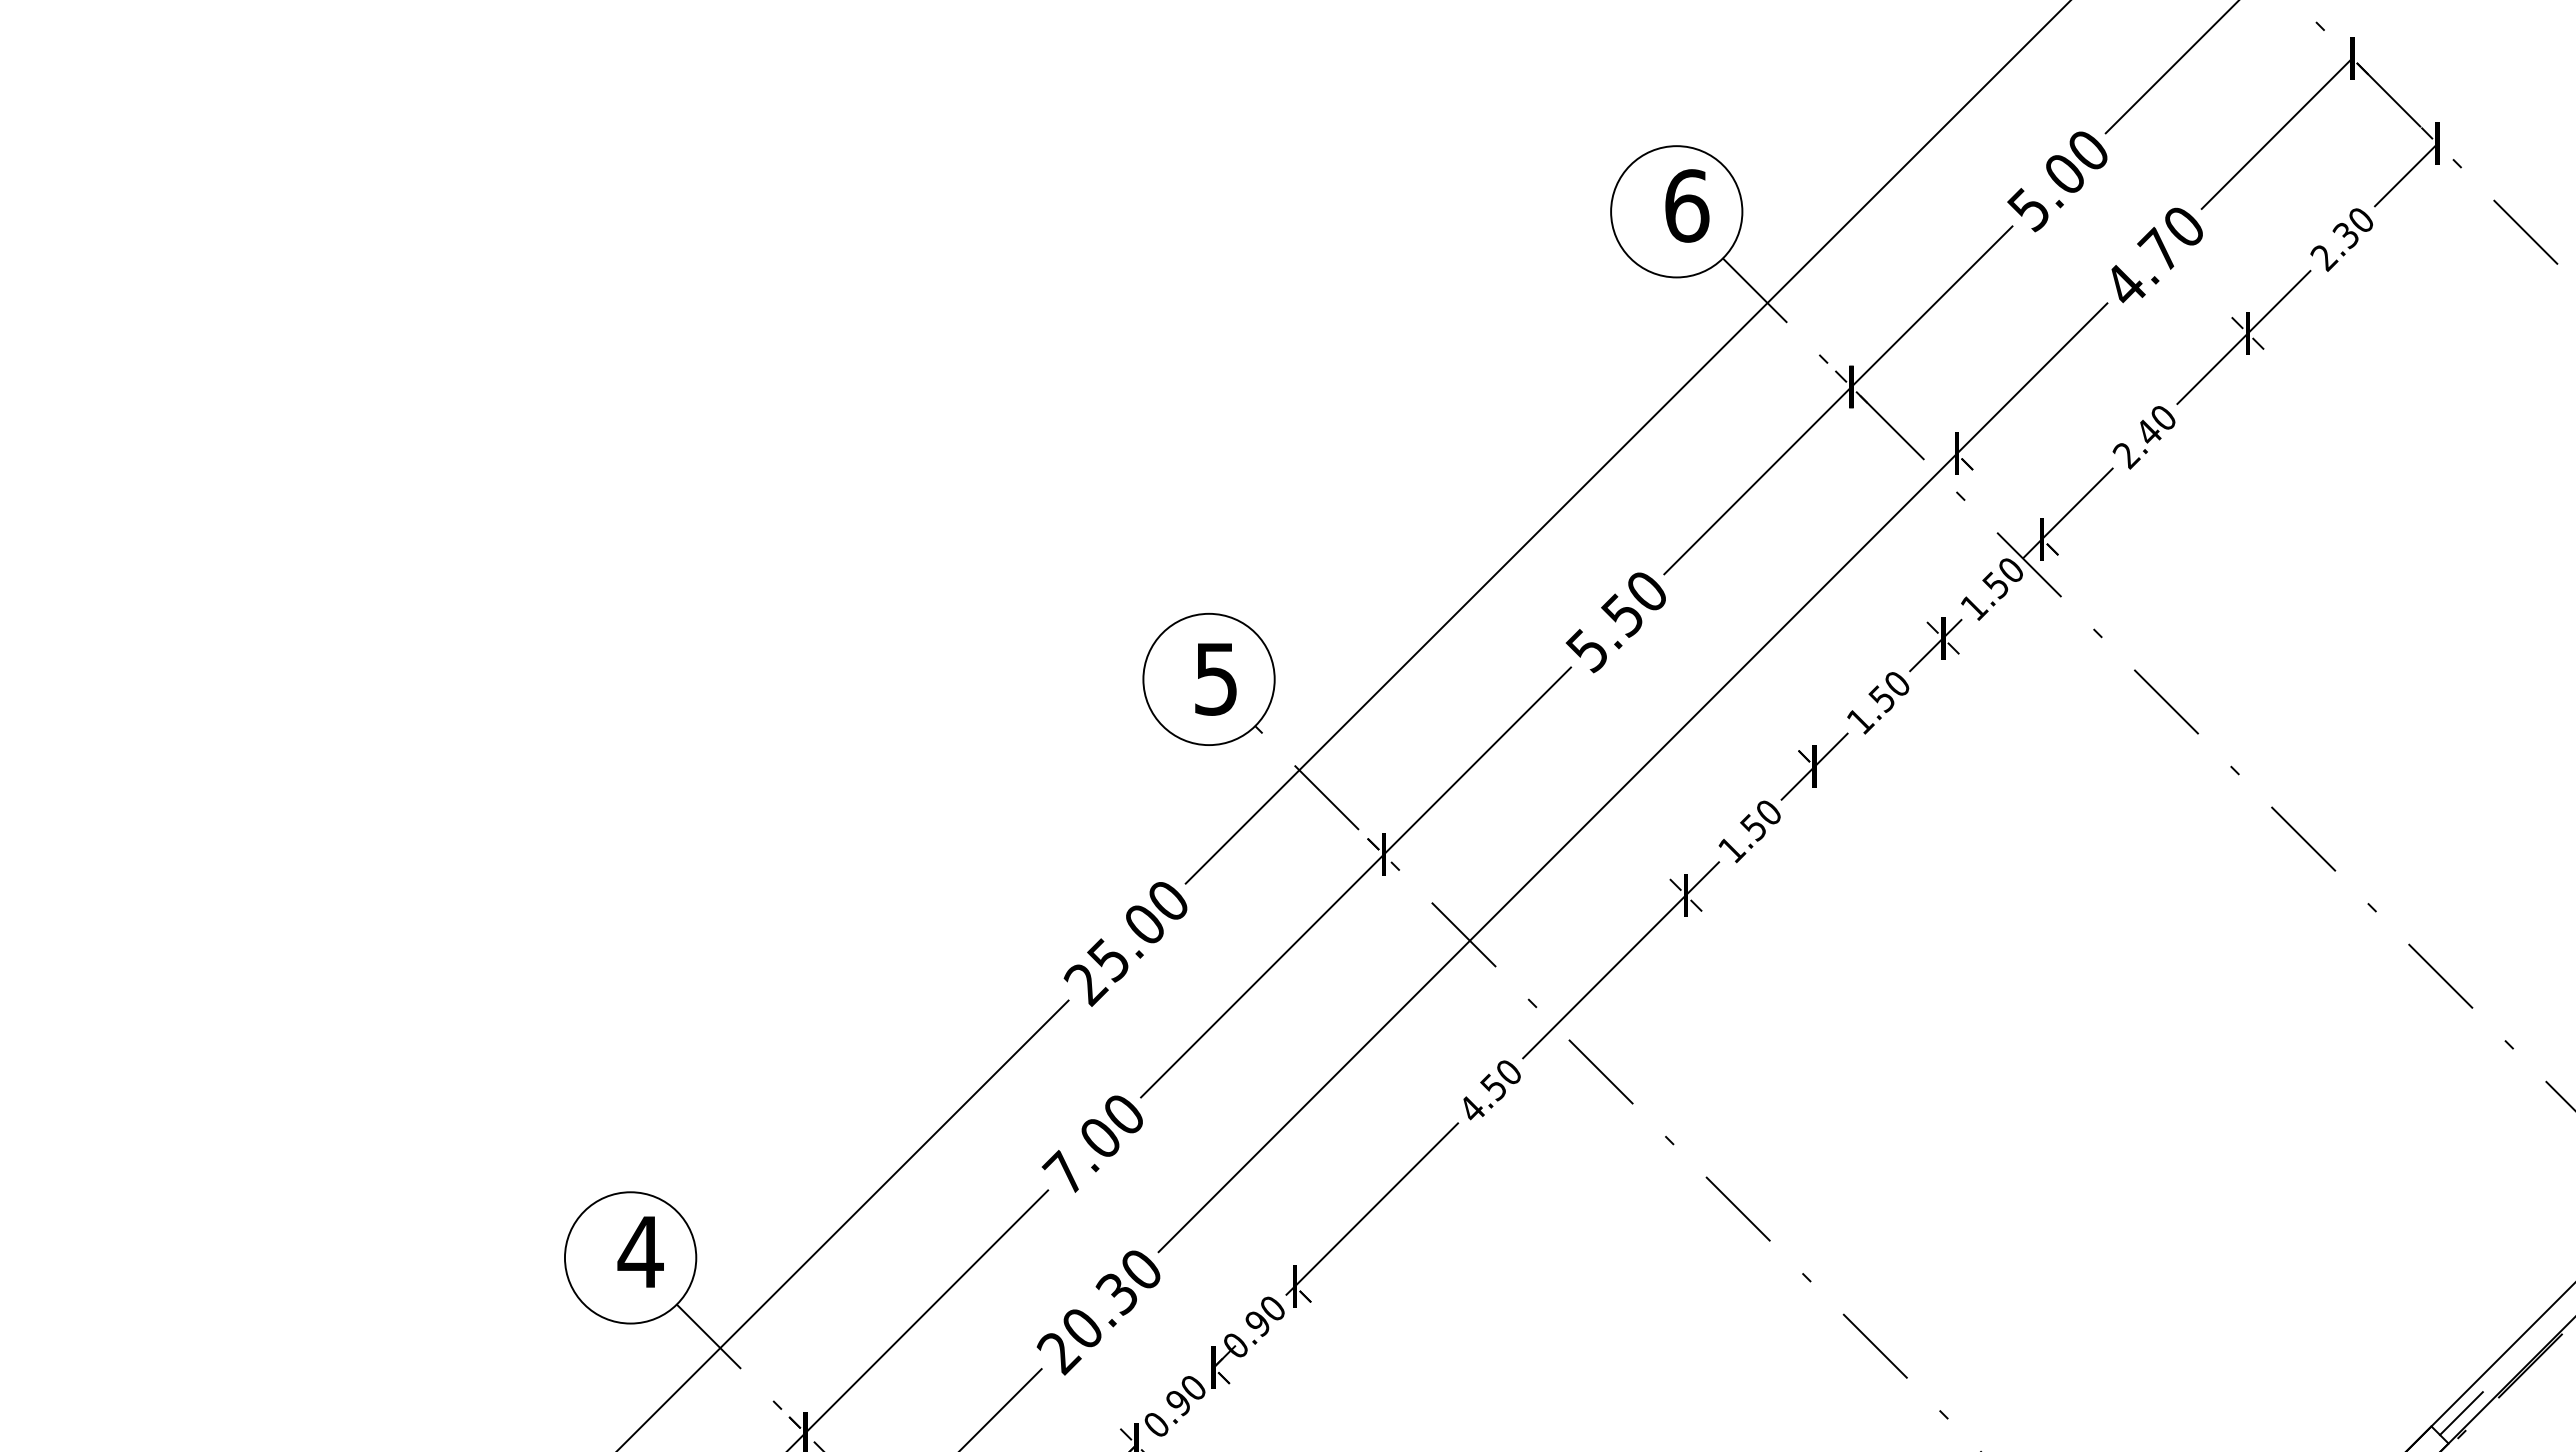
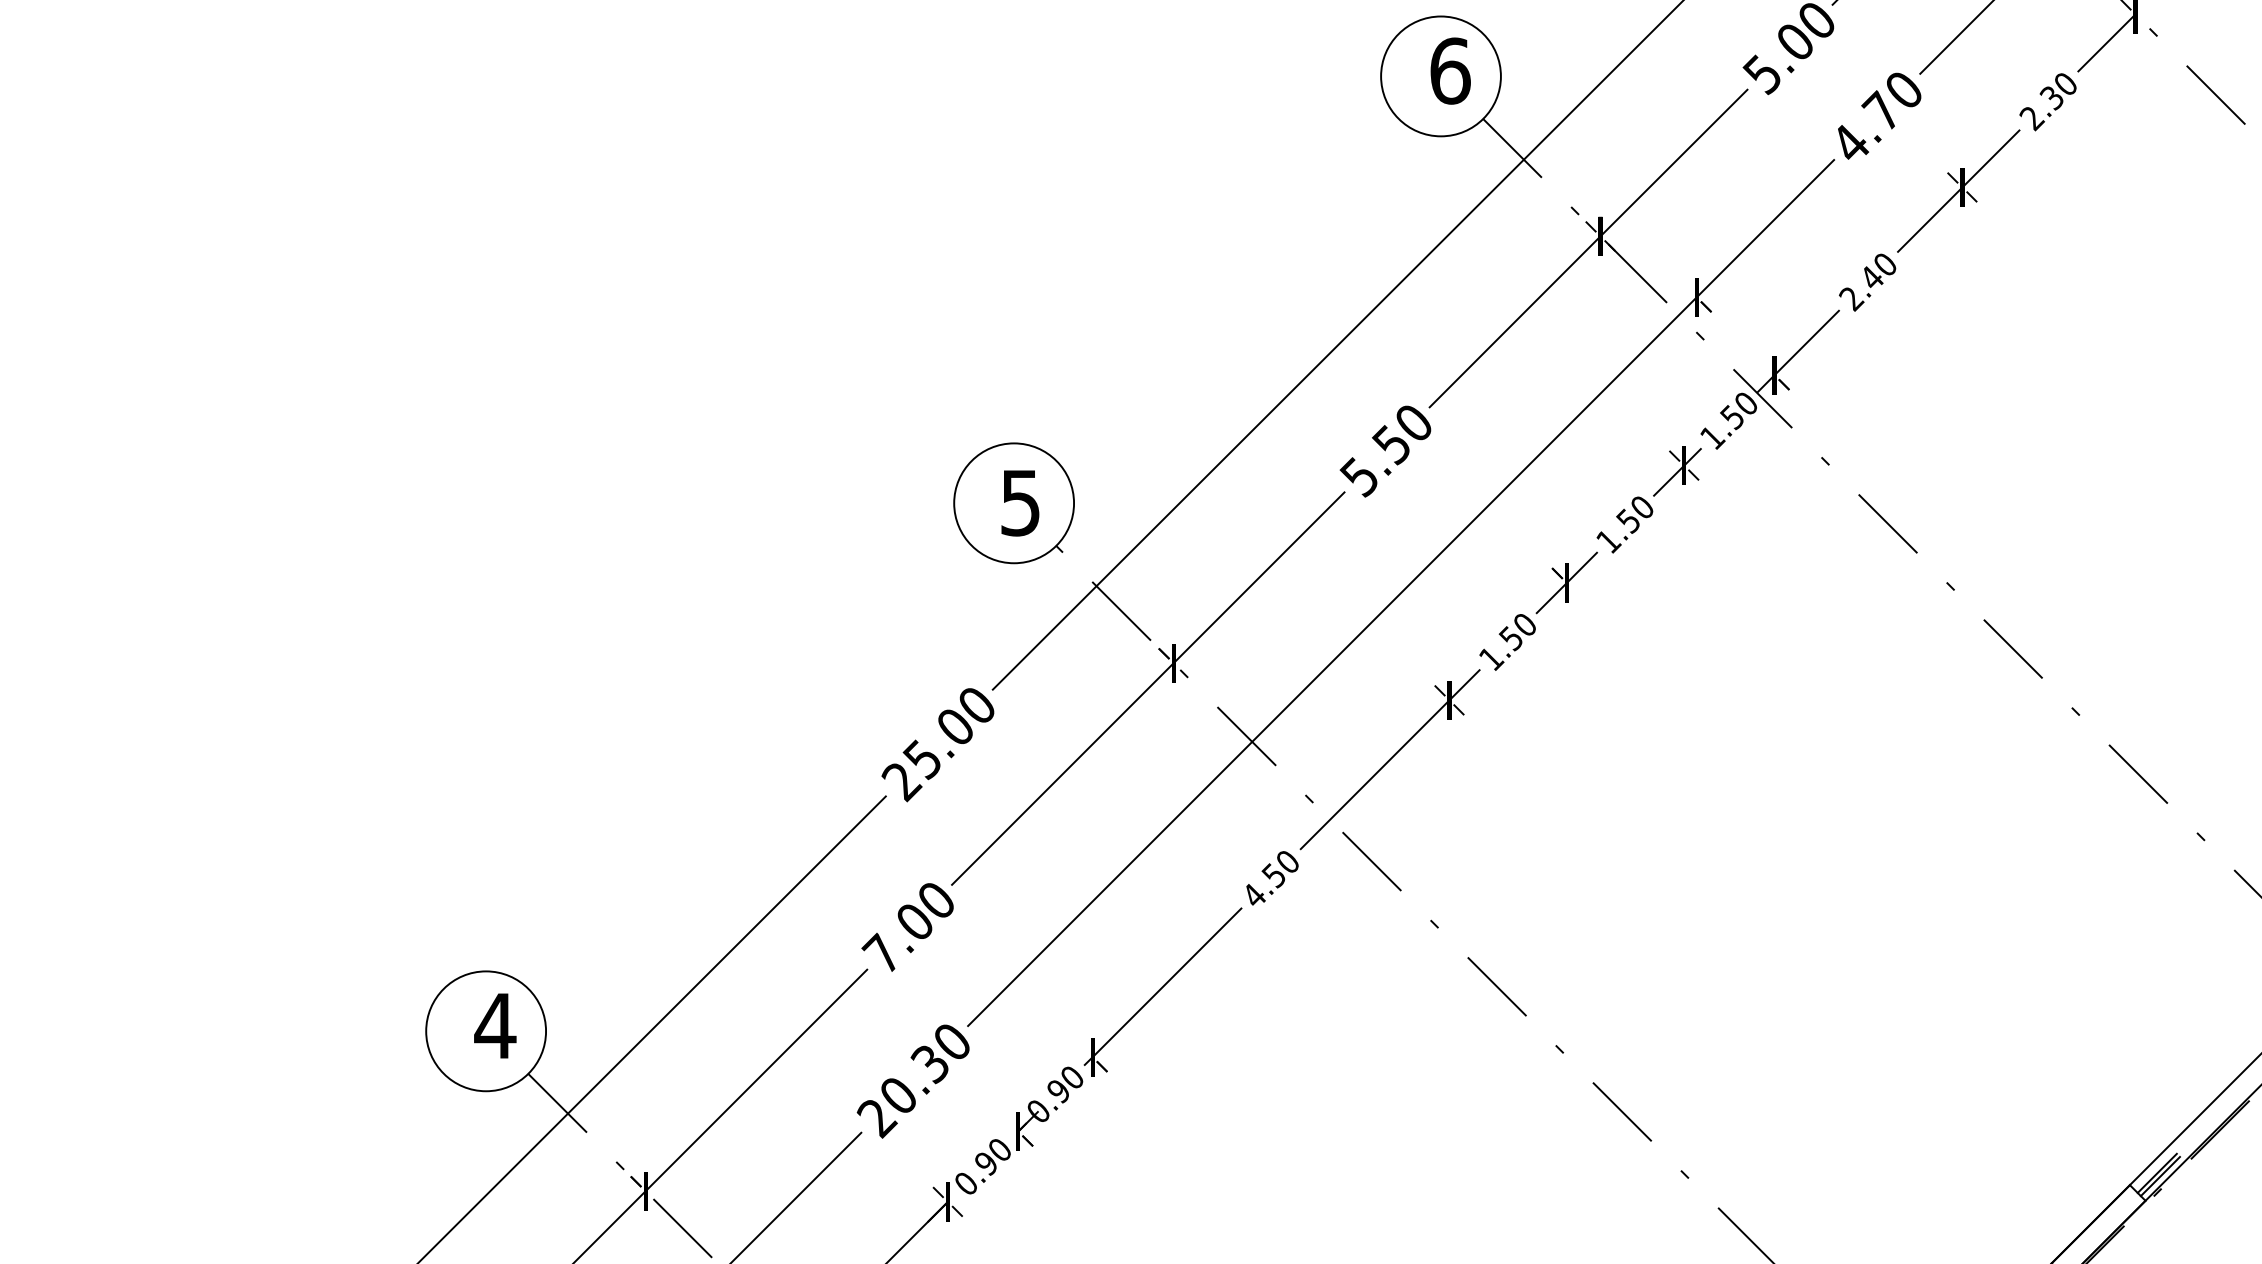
line: (2464, 1416) -> (2160, 1176), added

